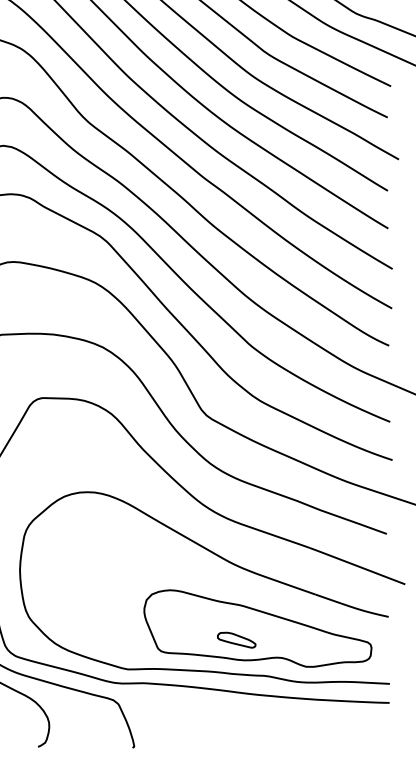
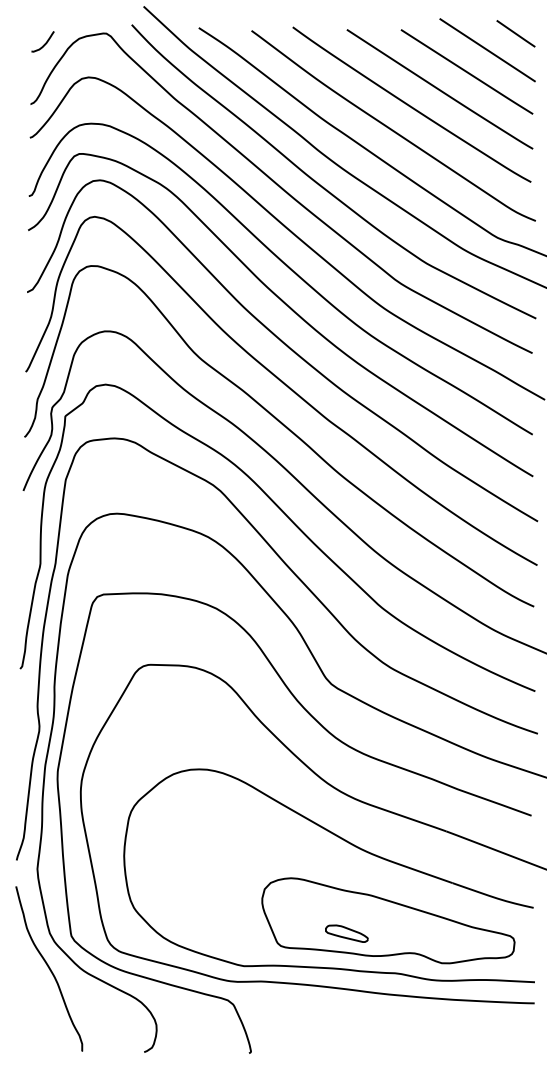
part: (236, 640) -> (346, 933), moved

